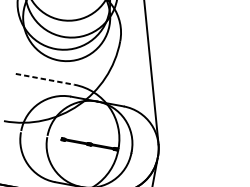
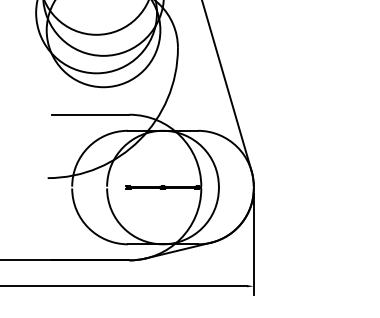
line: (45, 79) -> (90, 114), dashed -> solid

